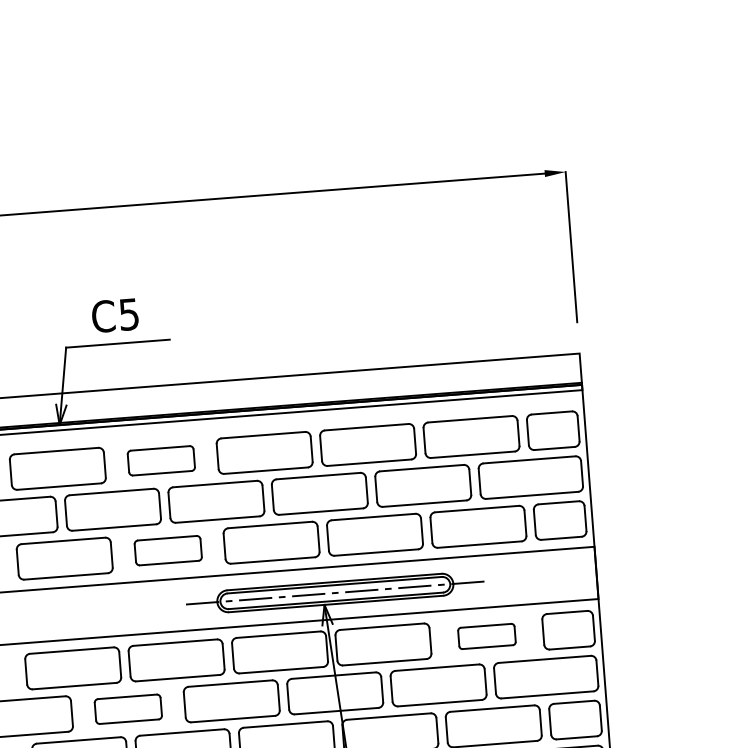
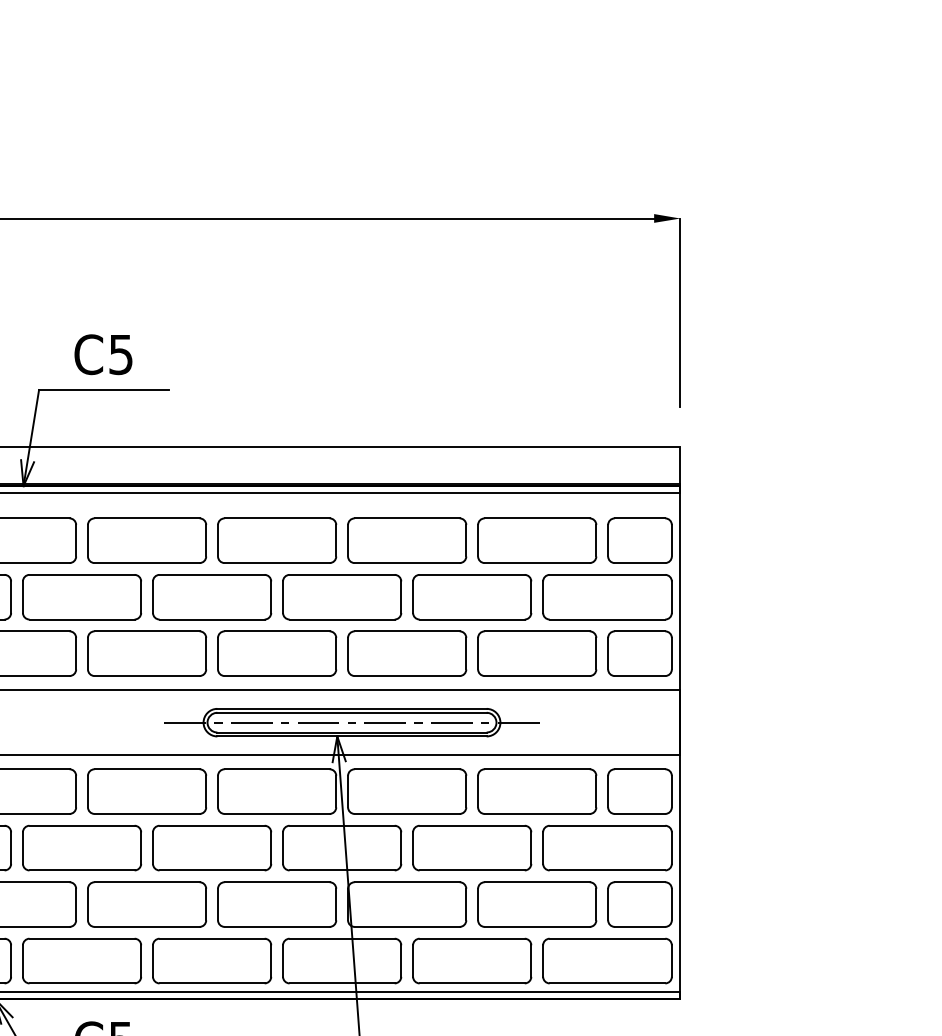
part: (161, 460) -> (147, 540), size x1.43
part: (168, 550) -> (147, 653), size x1.43
part: (487, 636) -> (537, 791), size x1.67
part: (127, 708) -> (81, 847), size x1.43

